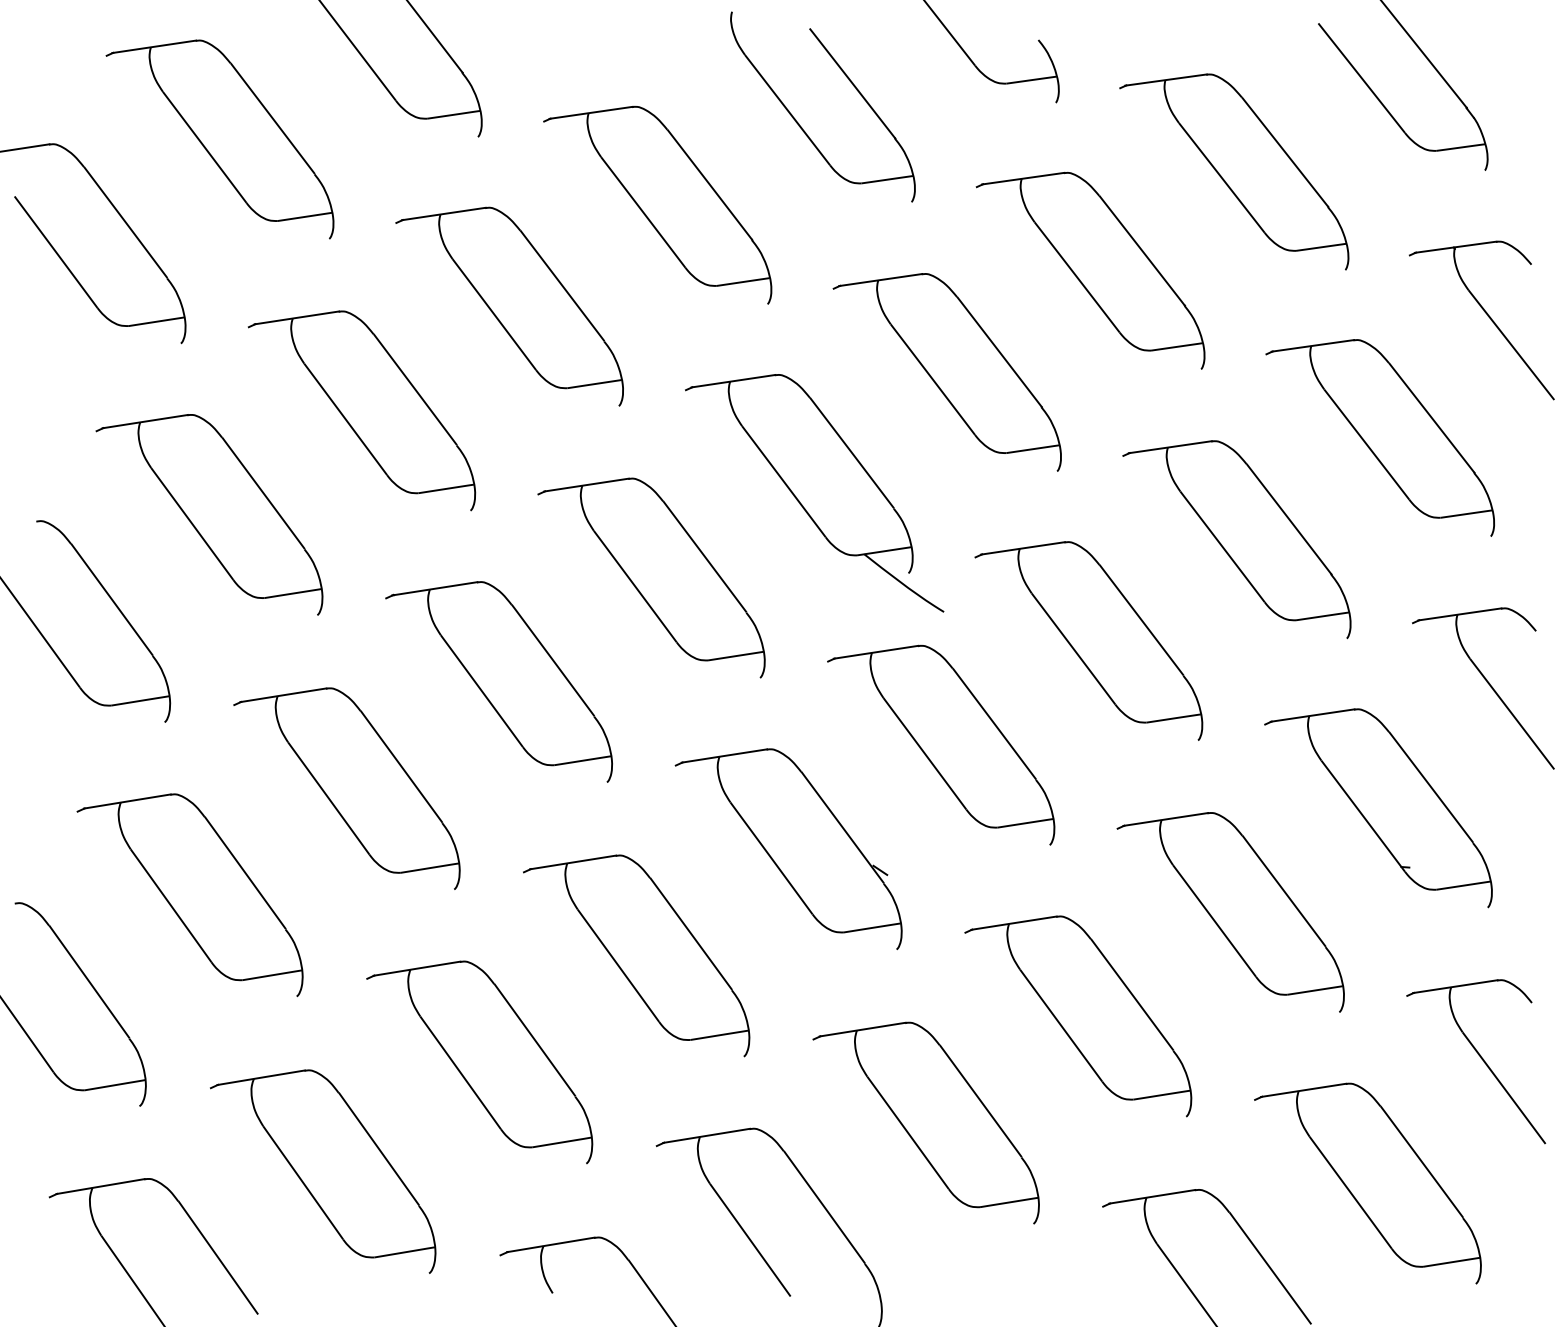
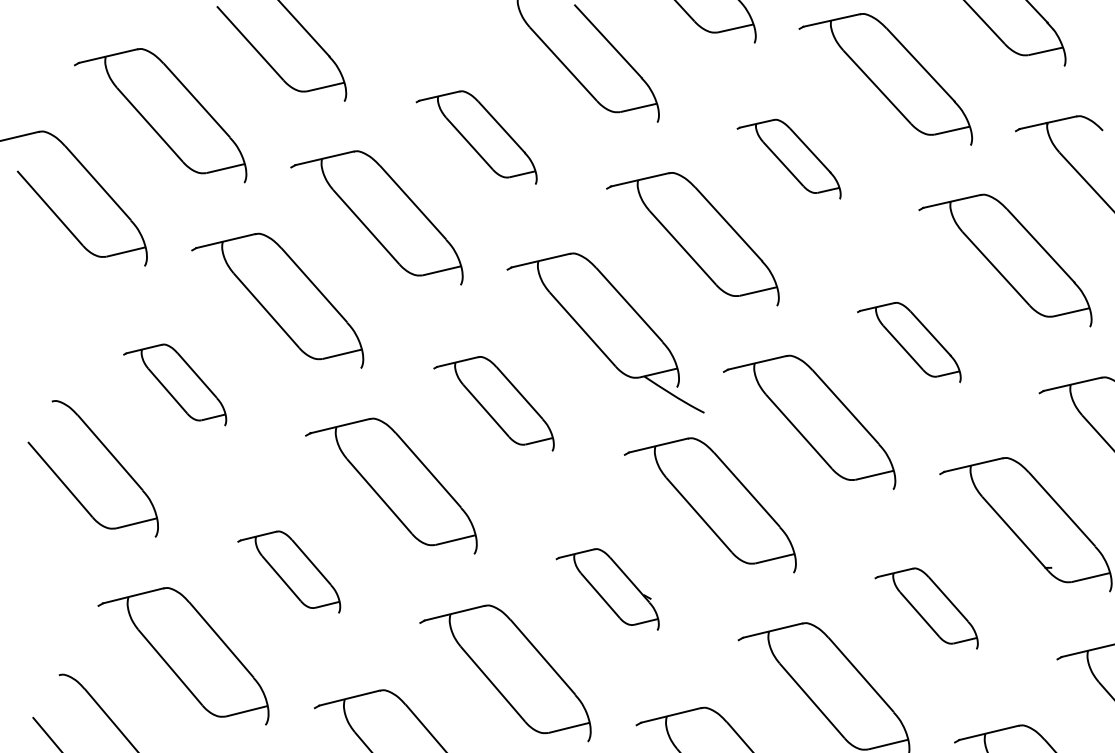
part: (657, 204) -> (476, 139), size x0.7
part: (1090, 270) -> (788, 160), size x0.6
part: (209, 514) -> (174, 386), size x0.6
part: (1236, 539) -> (908, 344), size x0.6
part: (651, 577) -> (493, 405), size x0.7
part: (346, 788) -> (288, 573), size x0.6
part: (788, 849) -> (607, 591), size x0.6
part: (1230, 912) -> (926, 610), size x0.6

